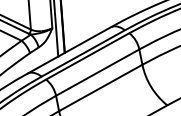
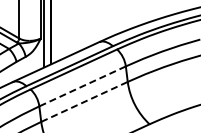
line: (97, 72) -> (82, 86), solid -> dashed
line: (100, 87) -> (84, 101), solid -> dashed

